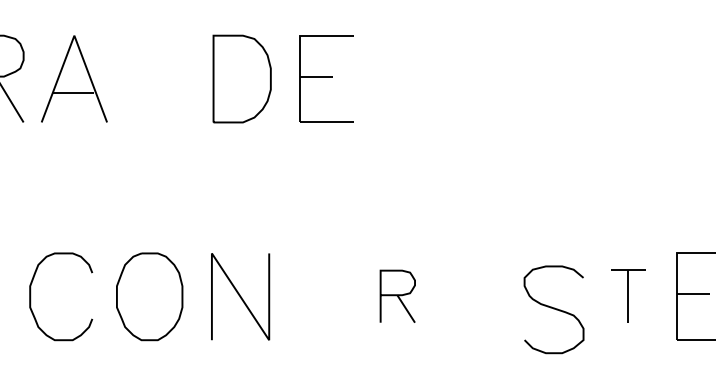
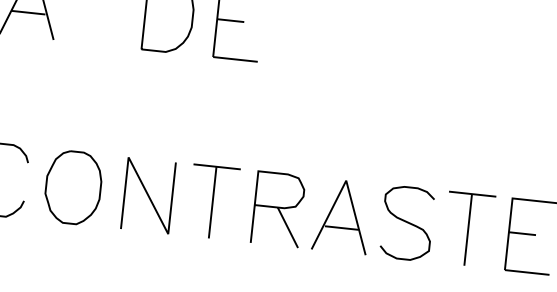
part: (319, 295) -> (213, 201), added
part: (628, 295) -> (468, 228), size x1.67
part: (397, 296) -> (278, 209), size x1.67
part: (475, 296) -> (342, 216), added
curve: (553, 309) -> (406, 223), moved

